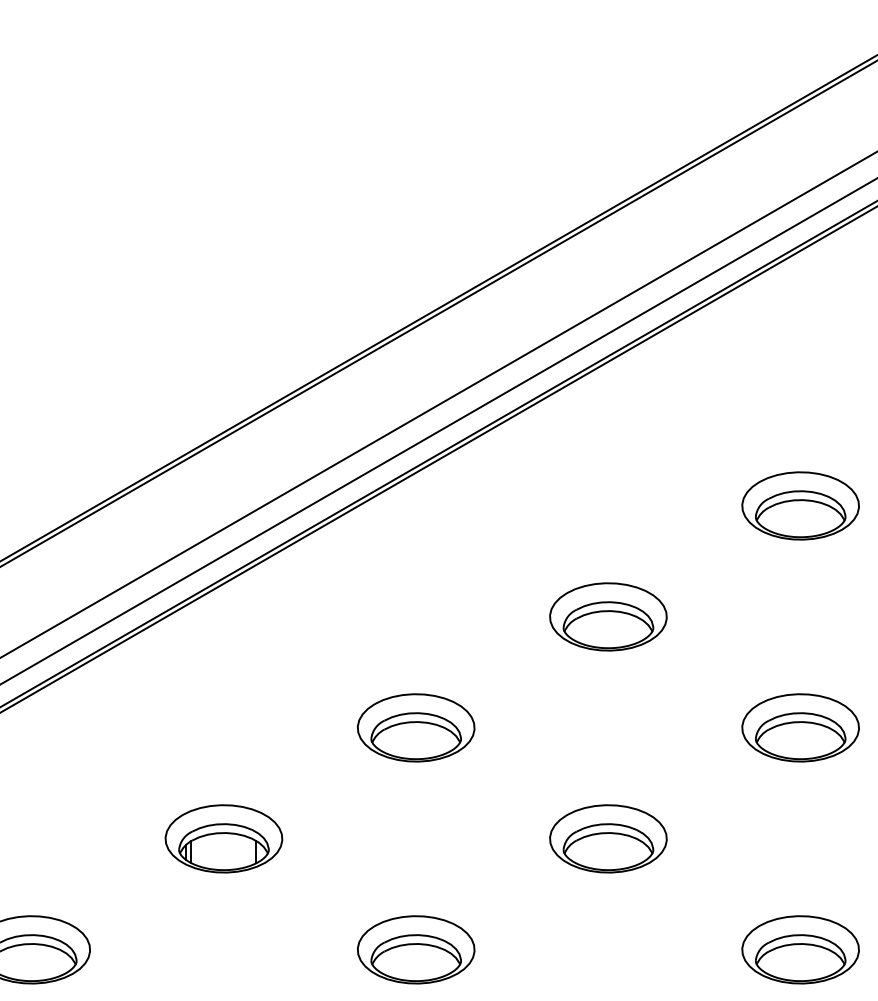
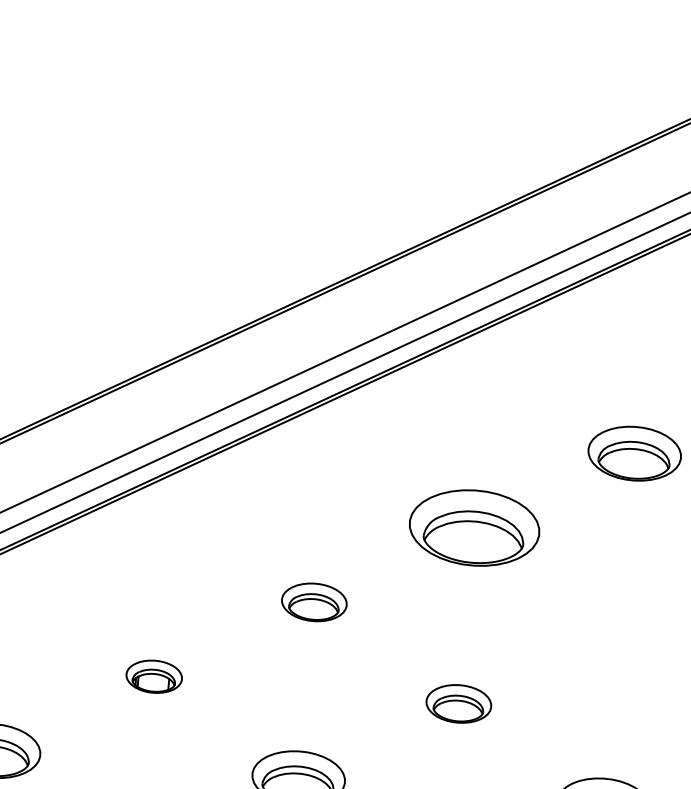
part: (608, 616) -> (474, 527), size x1.4
part: (415, 727) -> (313, 602), size x0.7
part: (800, 727) -> (618, 629), removed
part: (223, 838) -> (153, 676), size x0.6
part: (608, 838) -> (458, 703), size x0.7

